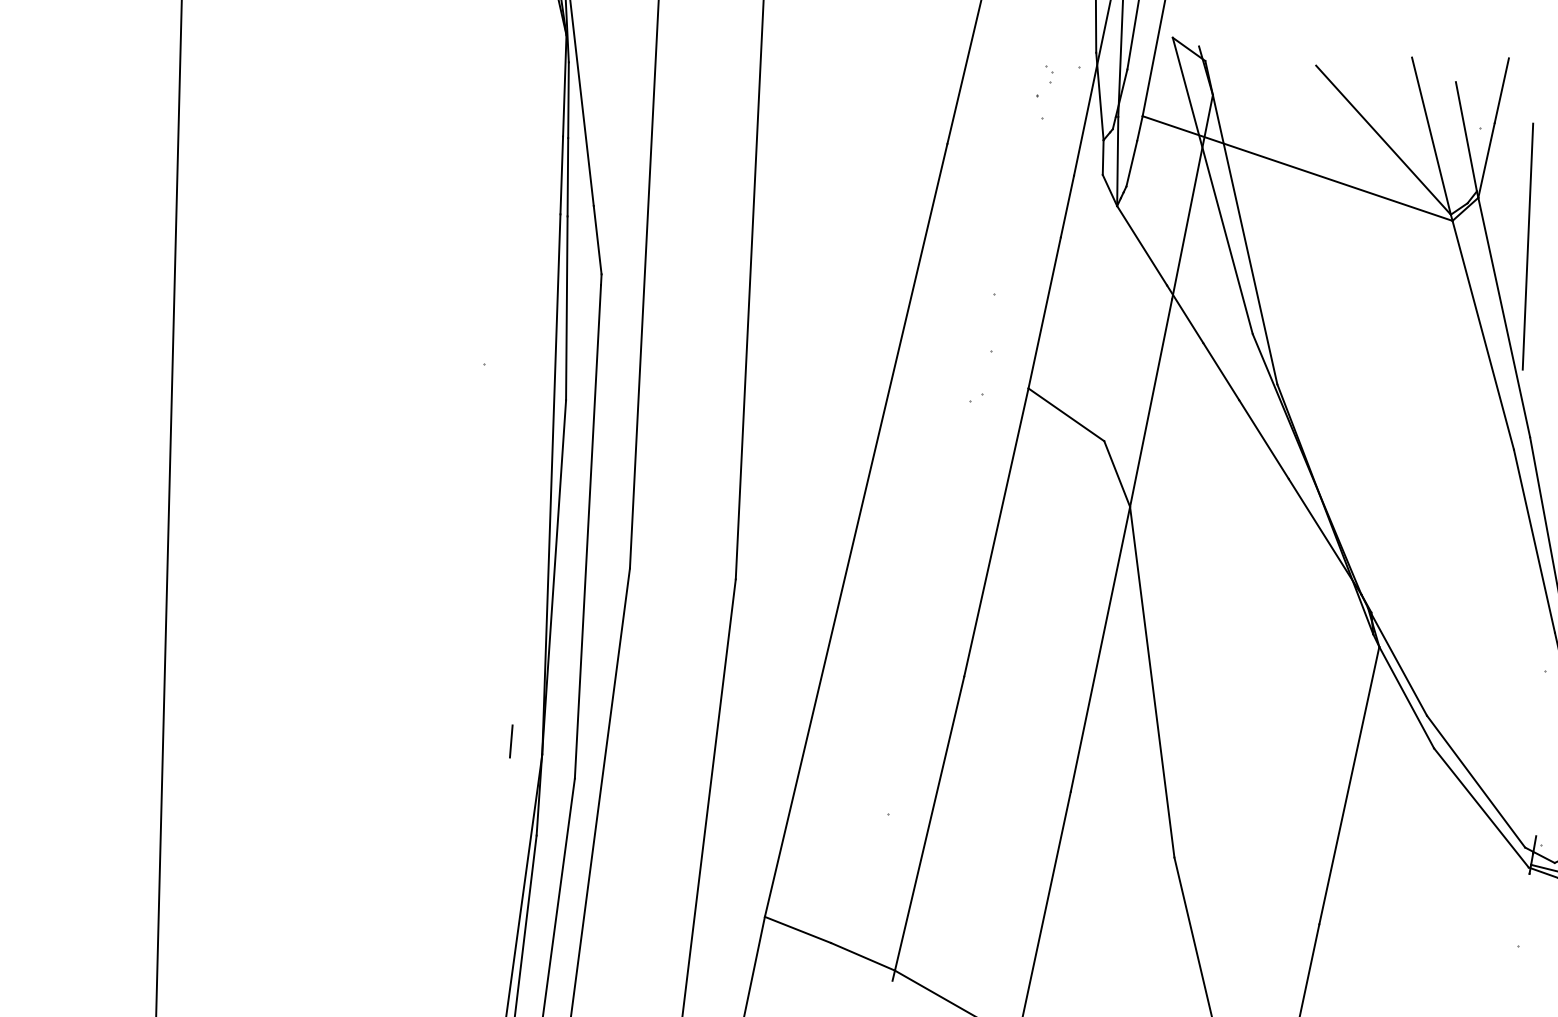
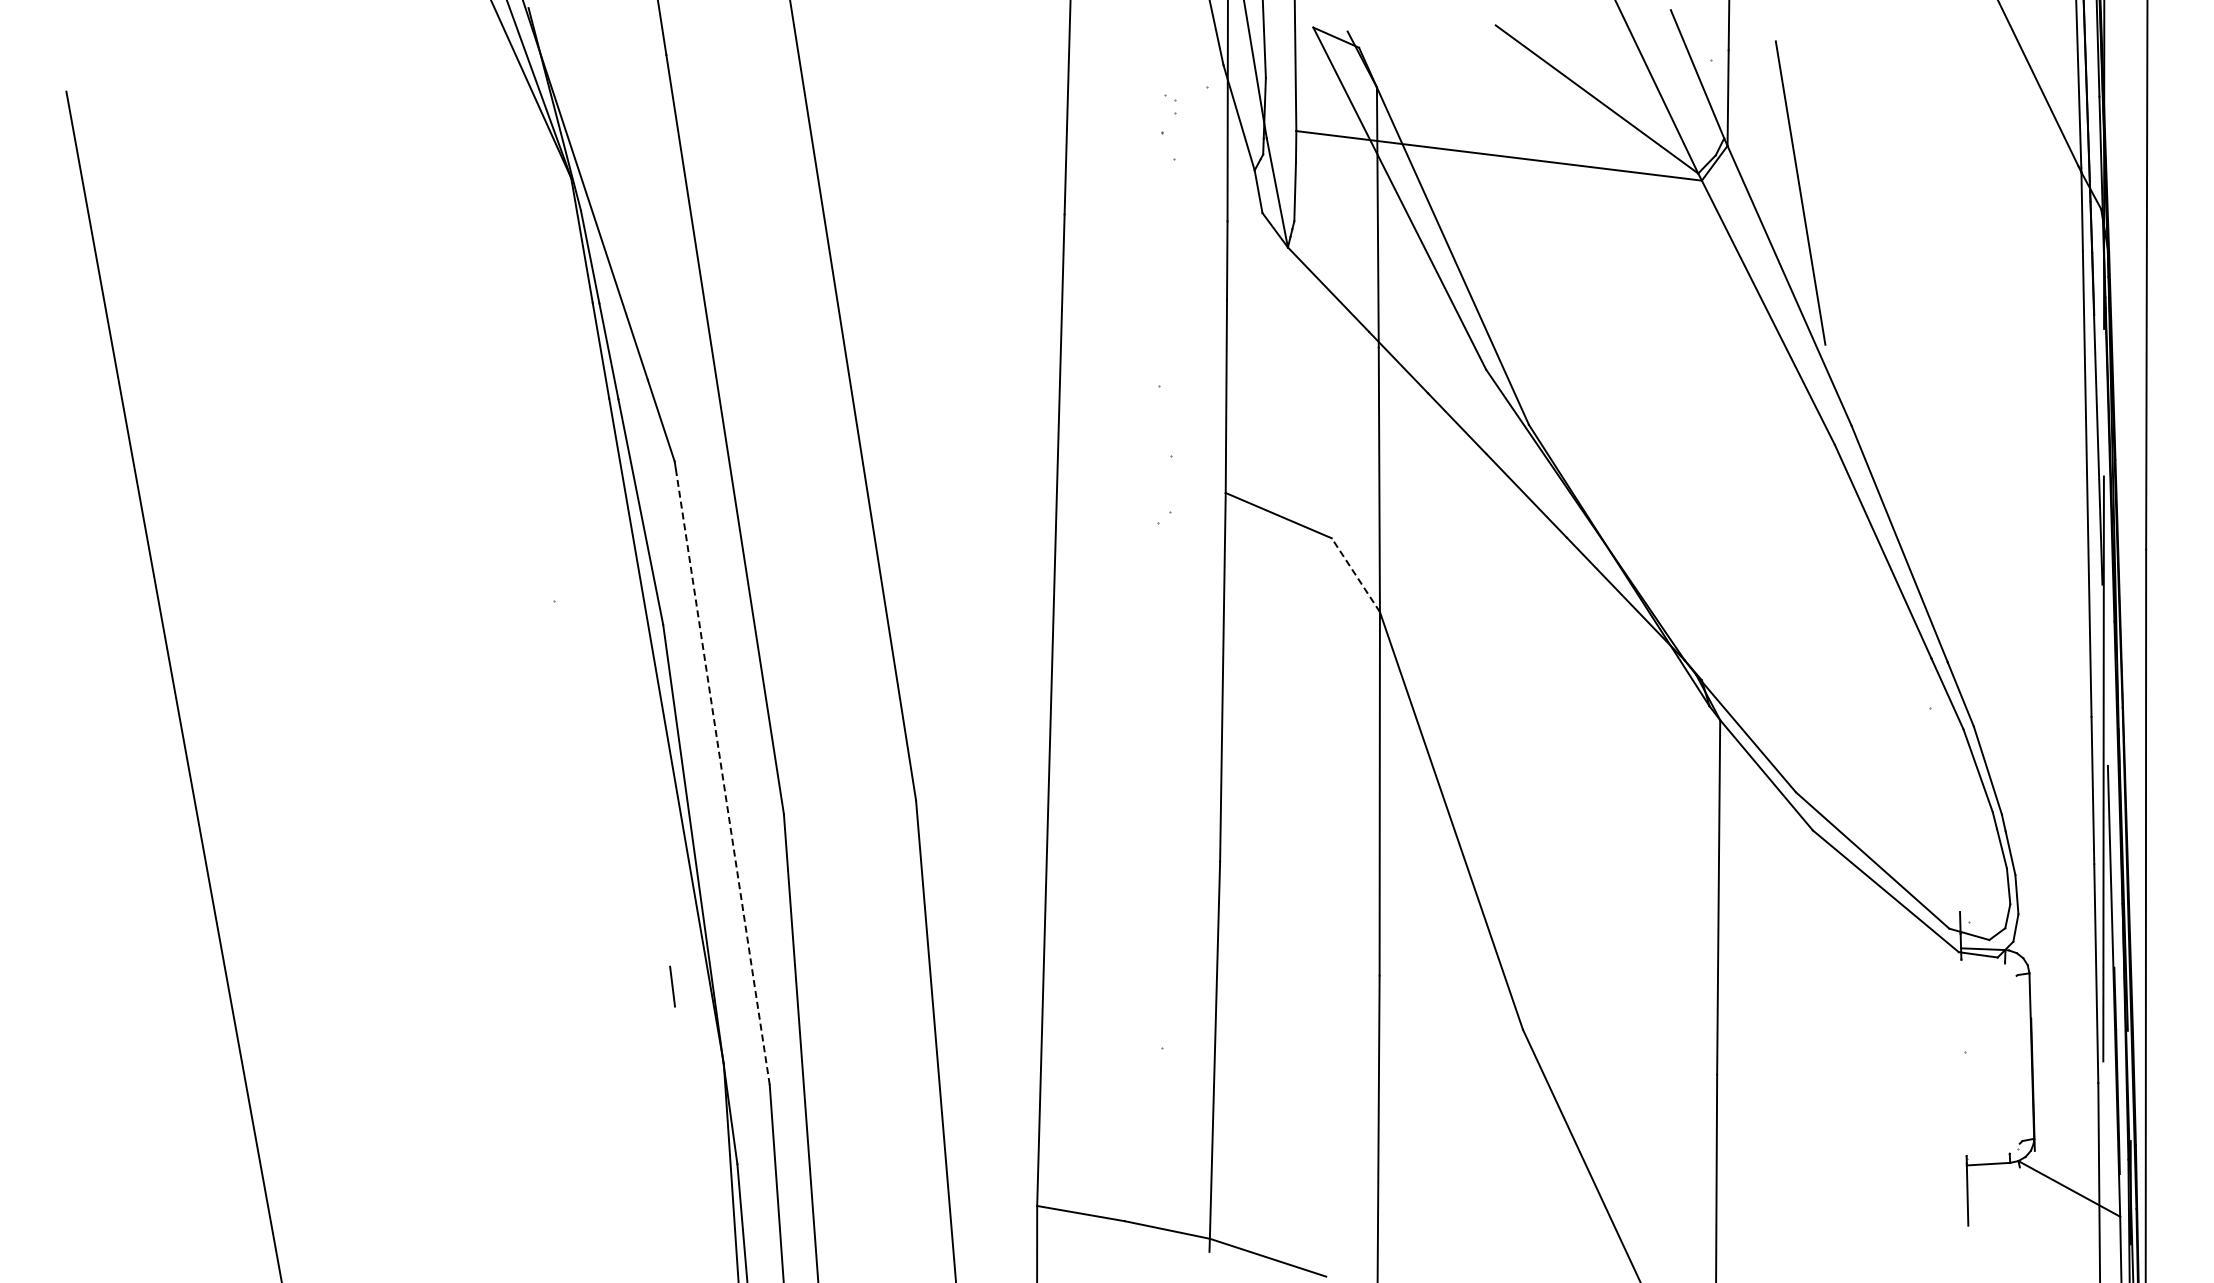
line: (1117, 473) -> (1355, 574), solid -> dashed
line: (588, 531) -> (723, 779), solid -> dashed
line: (511, 741) -> (672, 986), moved

